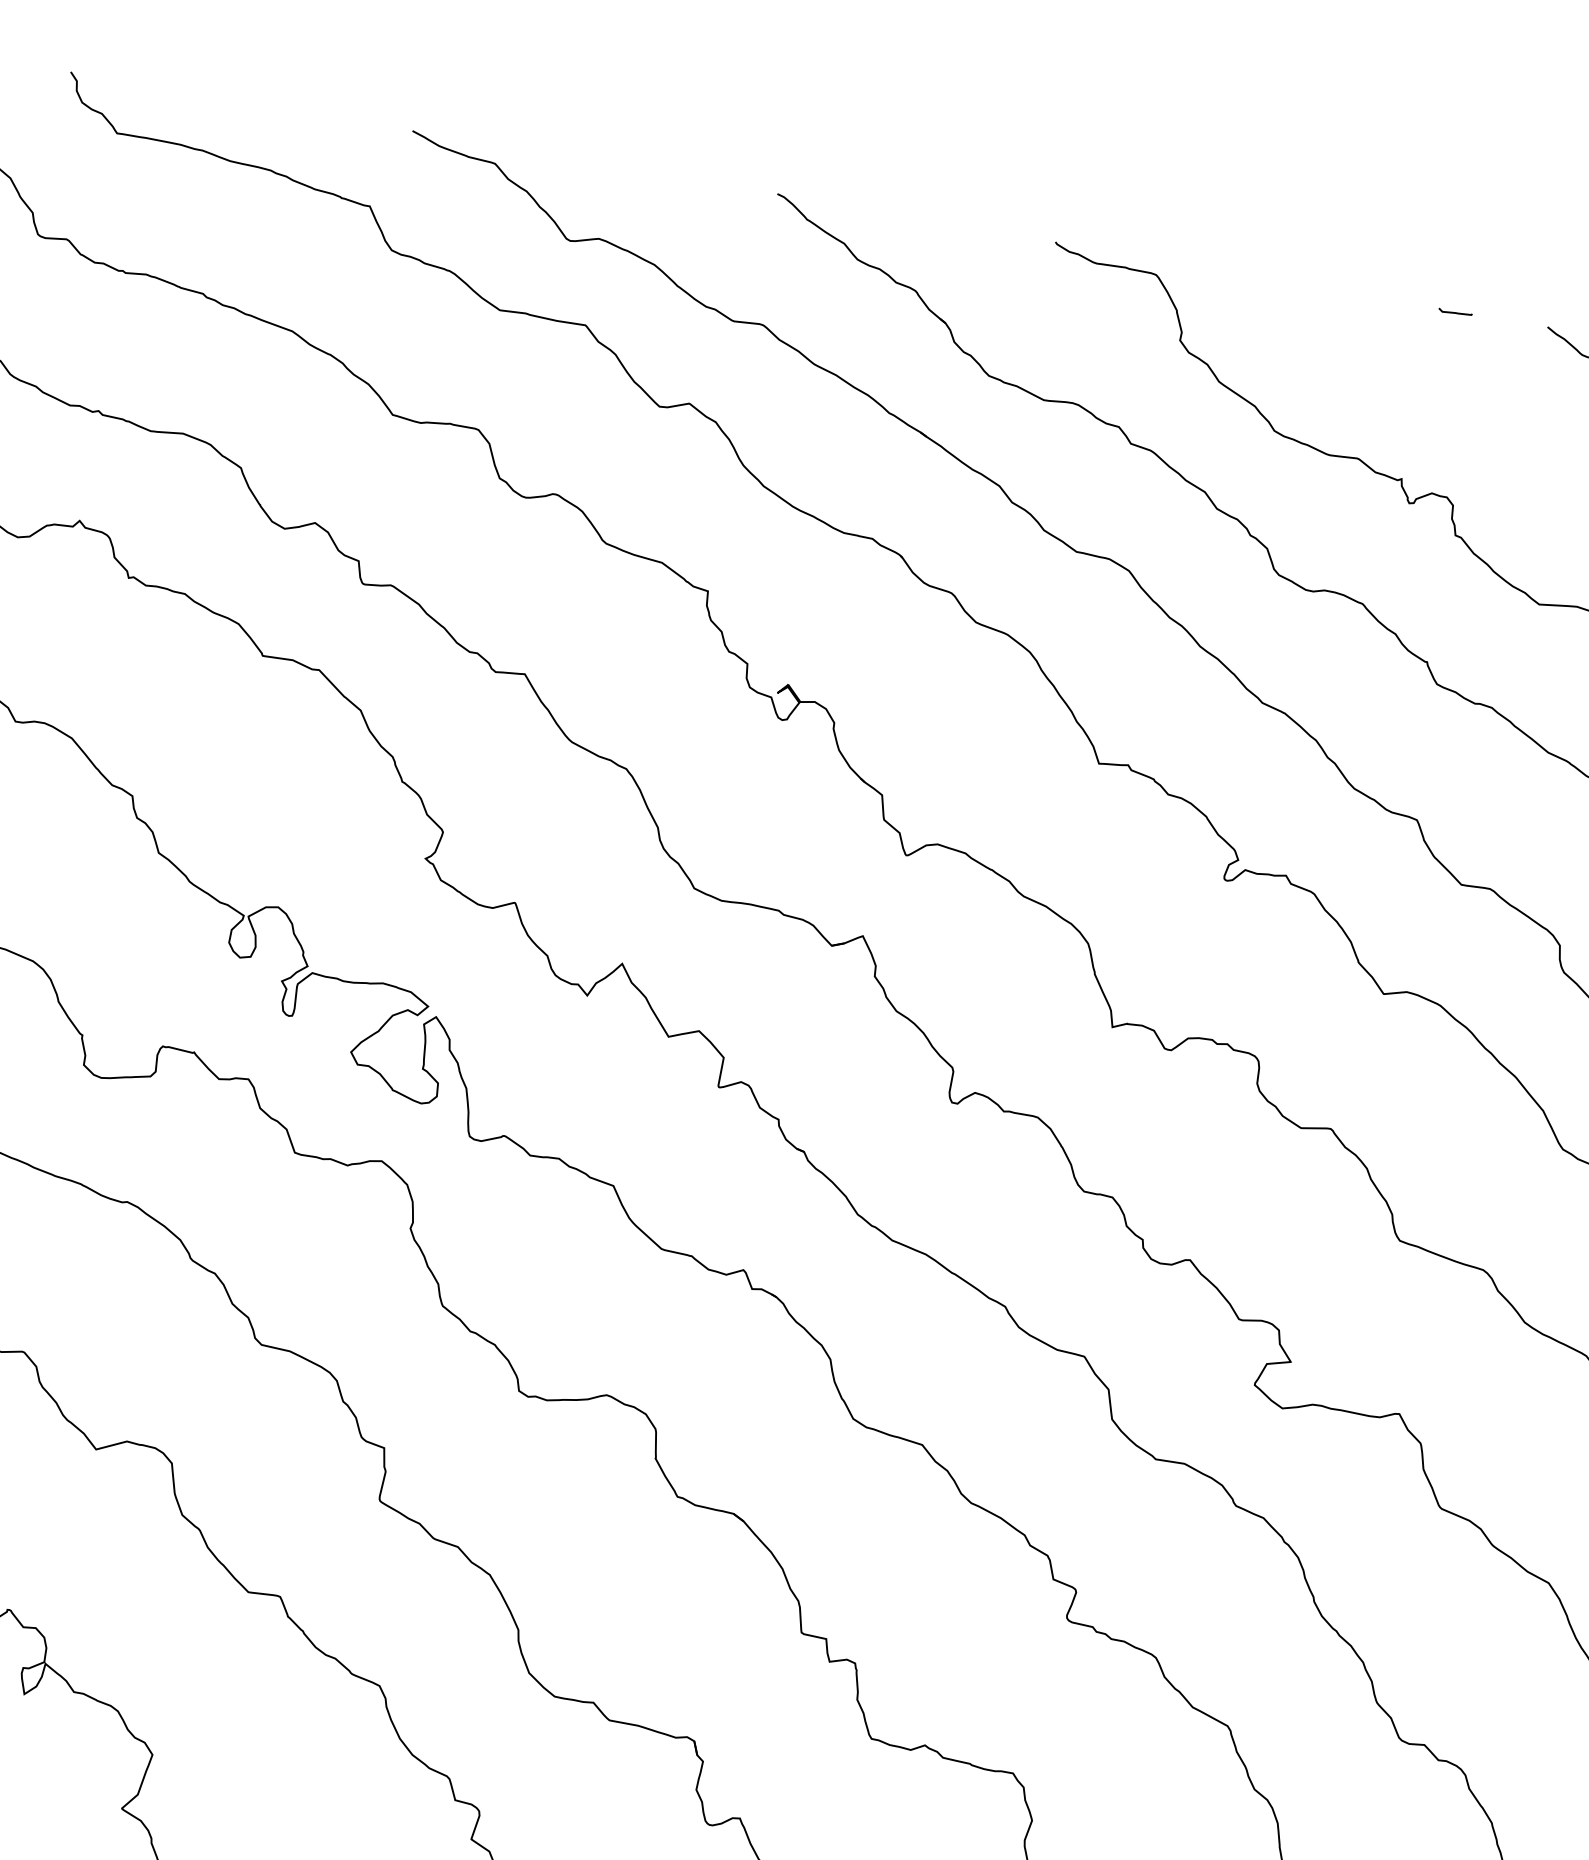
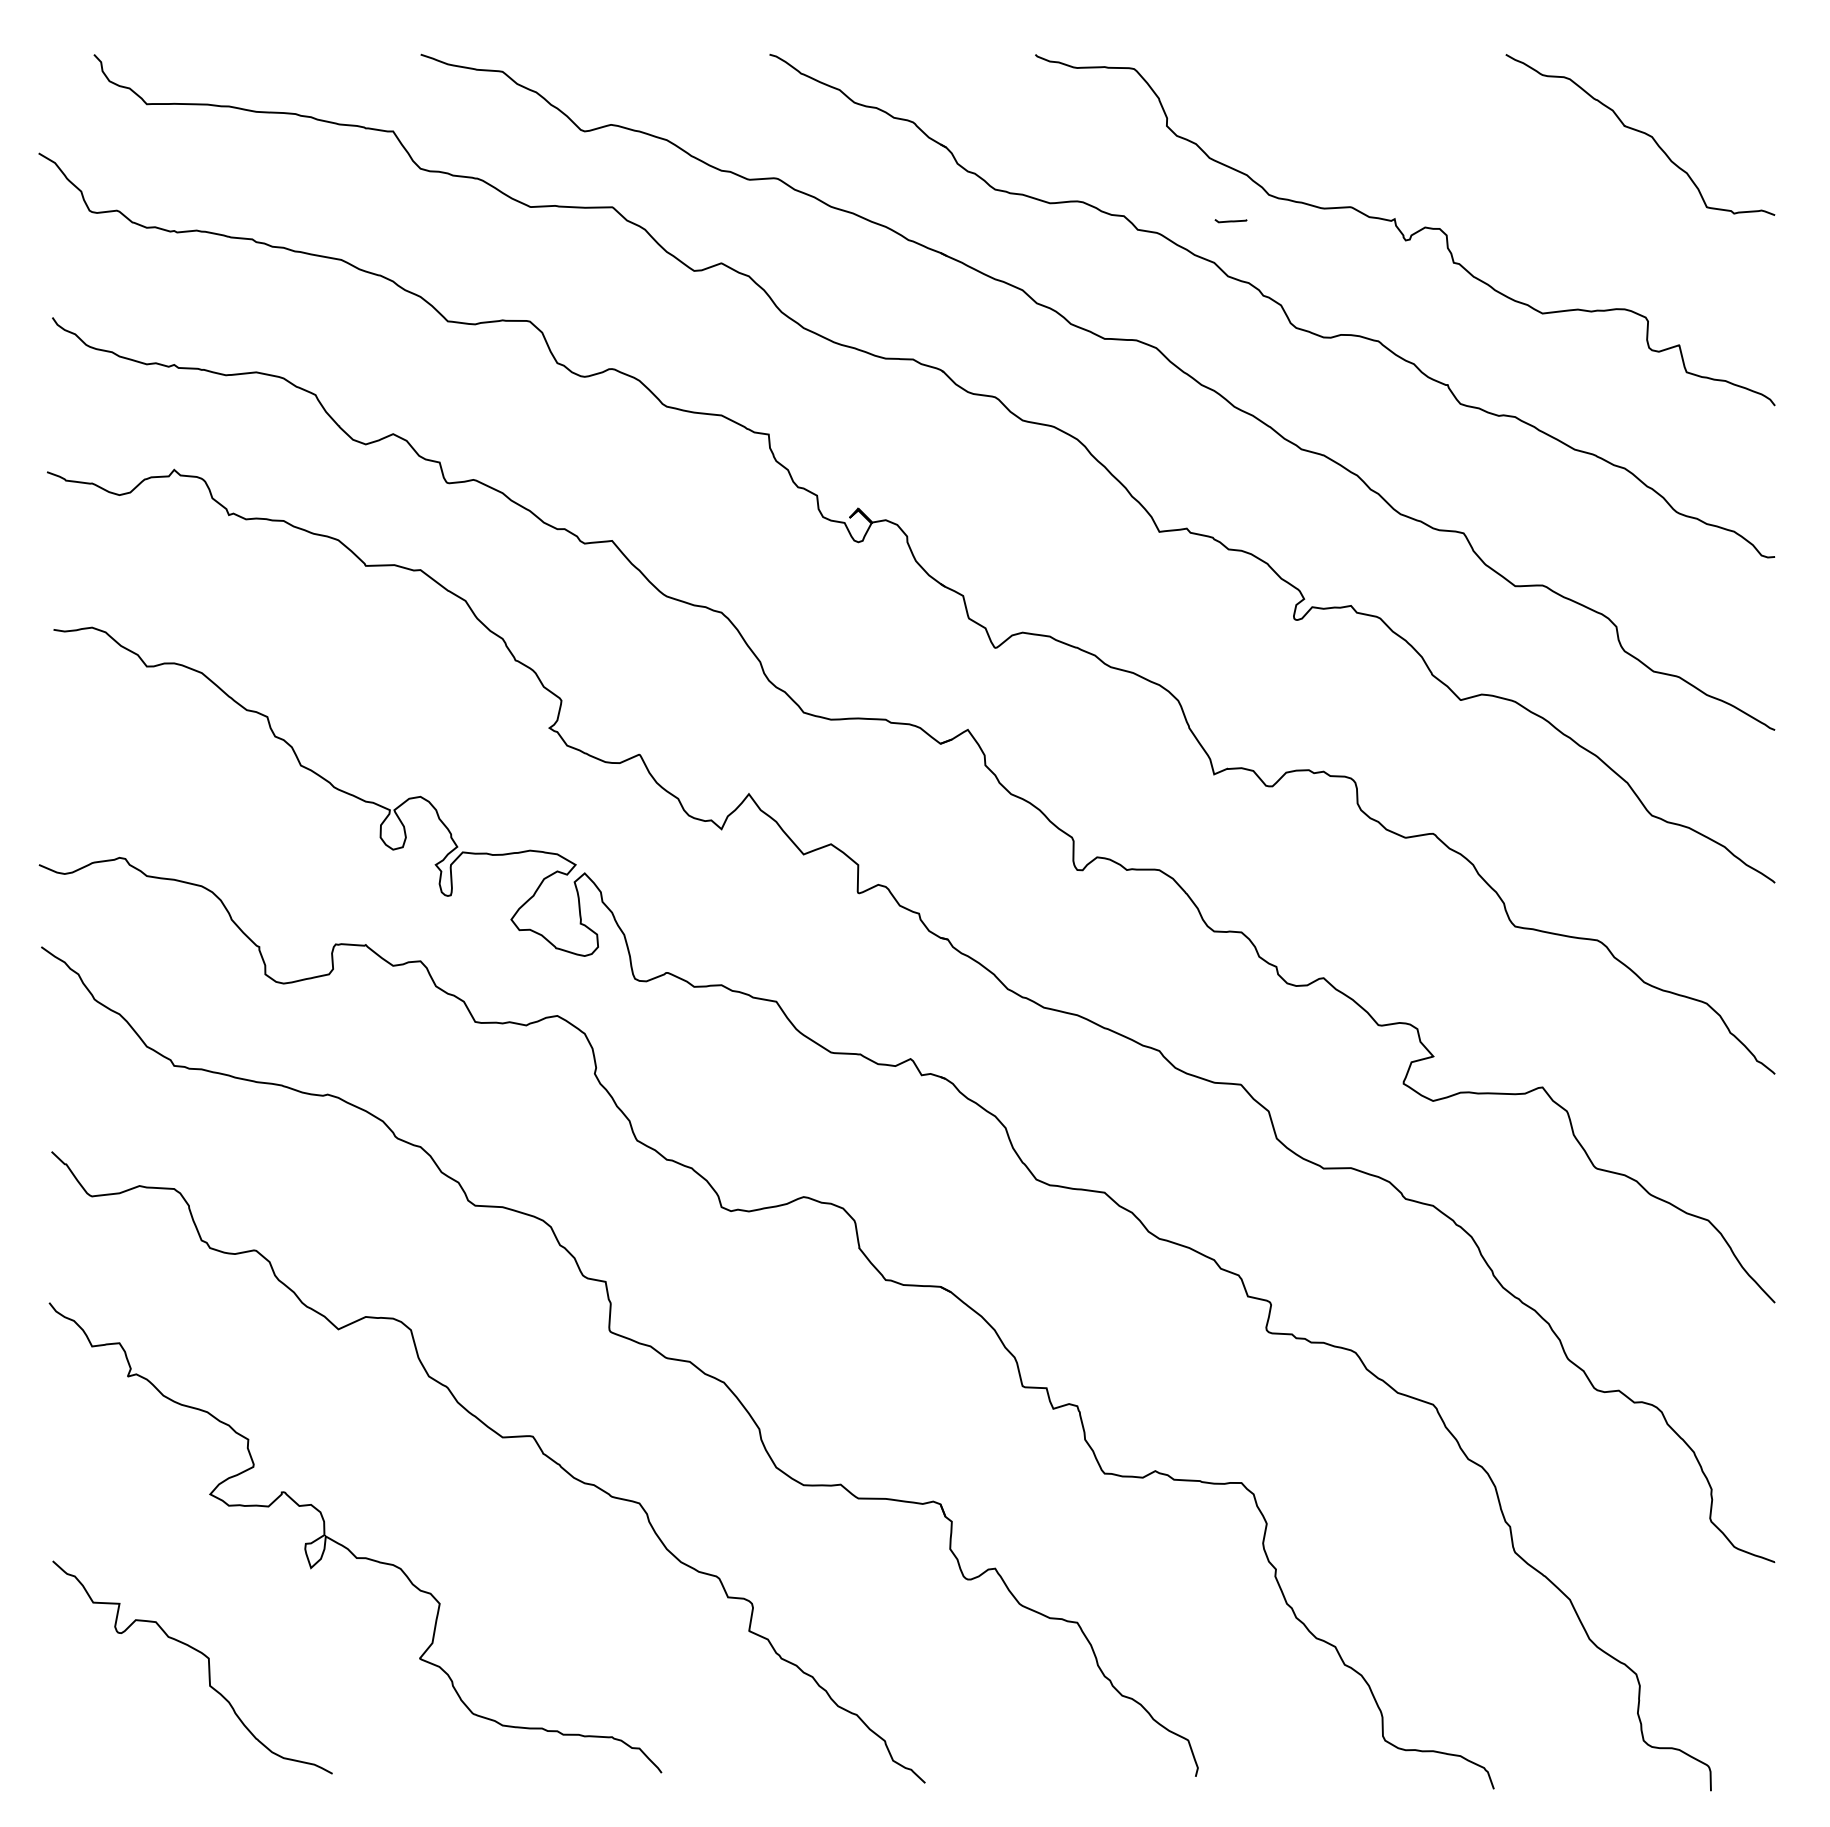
curve: (1454, 313) -> (1230, 221), moved

